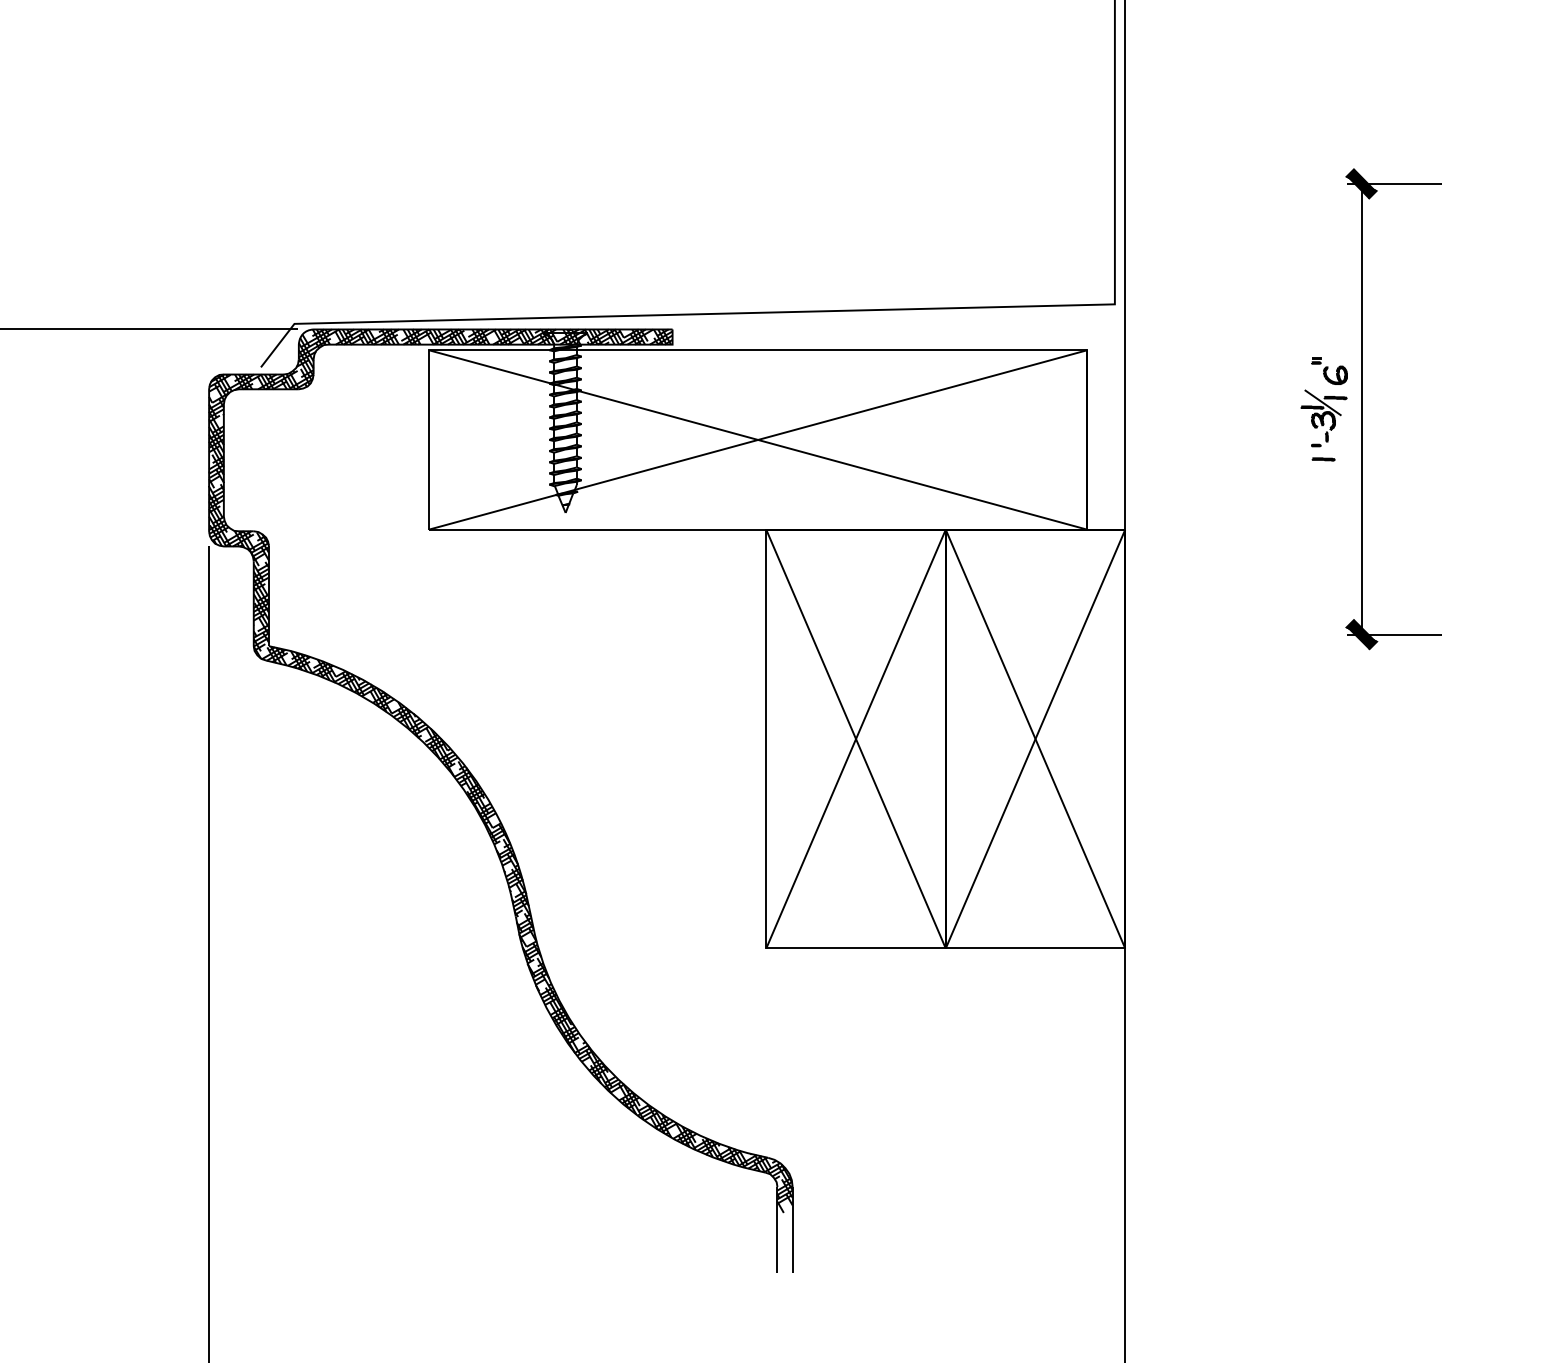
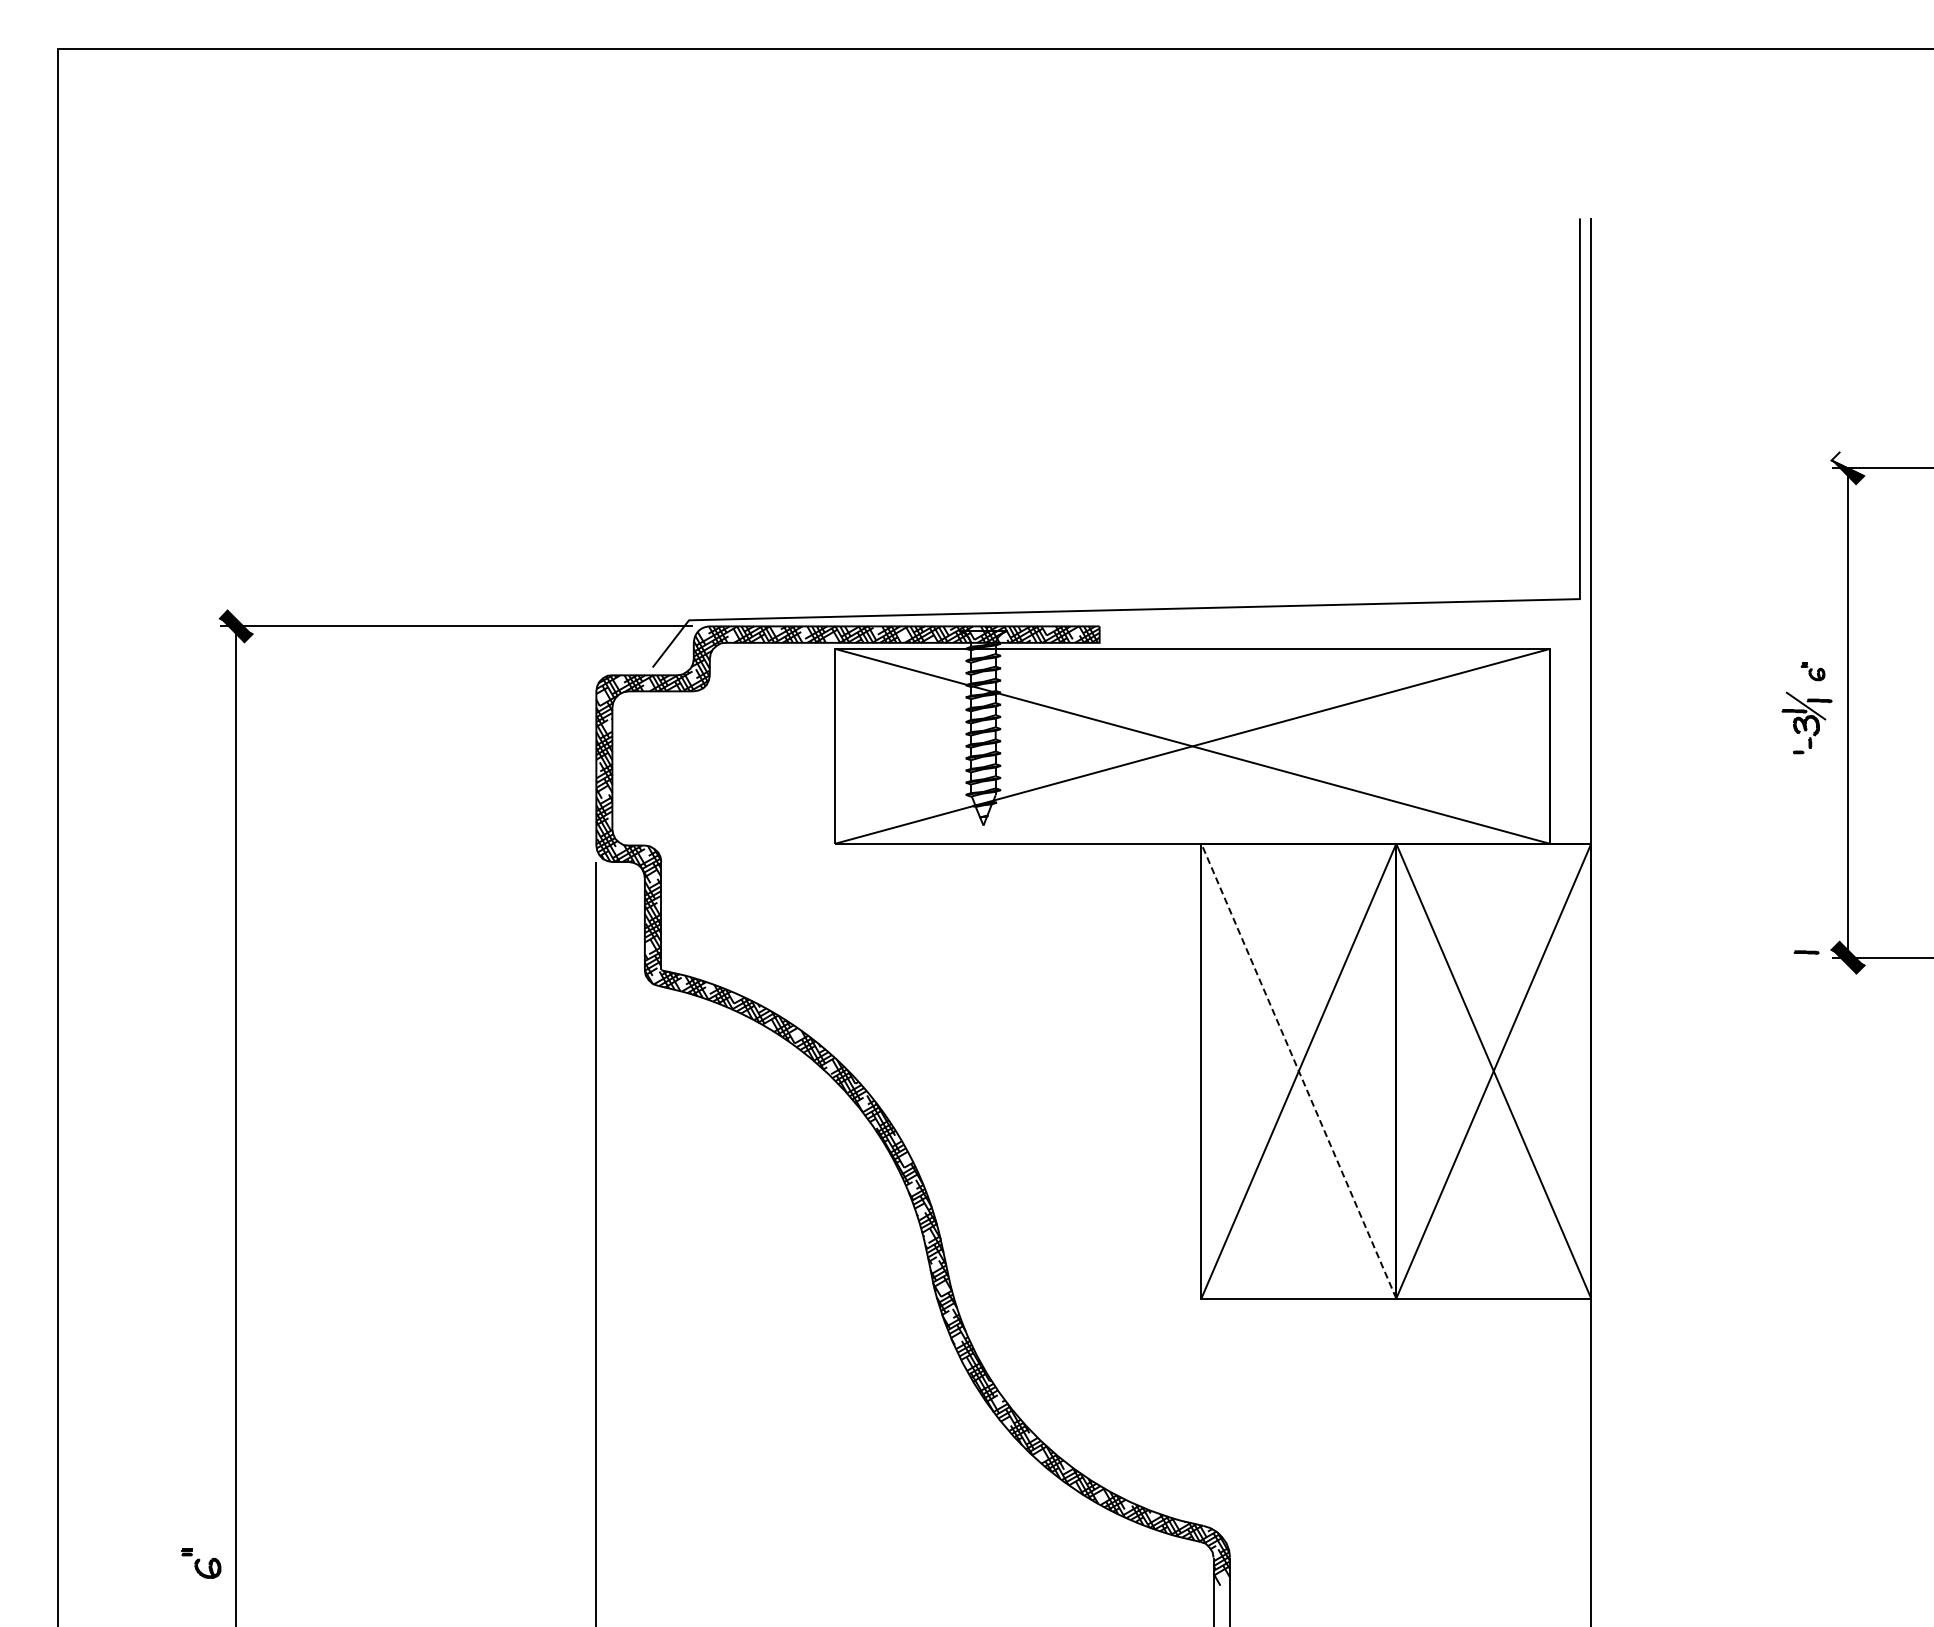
fill: (1361, 179) -> (1847, 463), removed
part: (1329, 371) -> (1812, 671), size x0.6
line: (1323, 459) -> (1806, 952), moved
line: (855, 738) -> (1298, 1070), solid -> dashed

